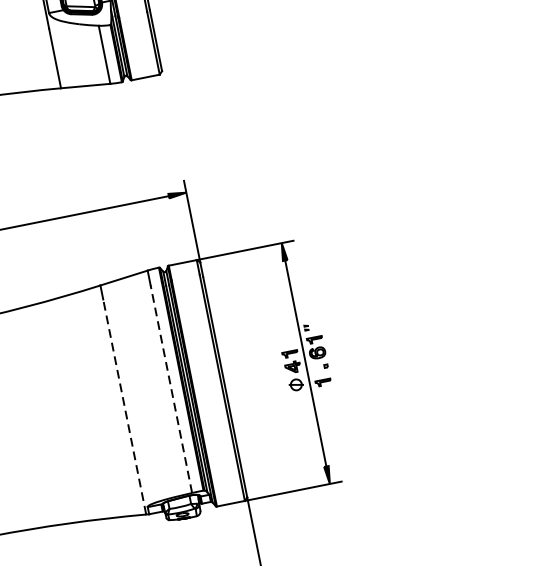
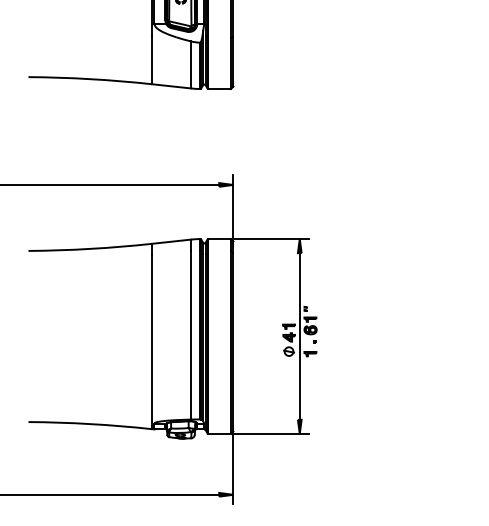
line: (171, 389) -> (191, 335), dashed -> solid
line: (125, 406) -> (152, 341), dashed -> solid

